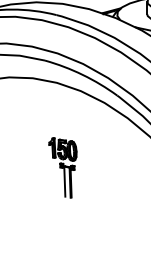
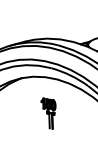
part: (62, 167) -> (48, 113), moved

